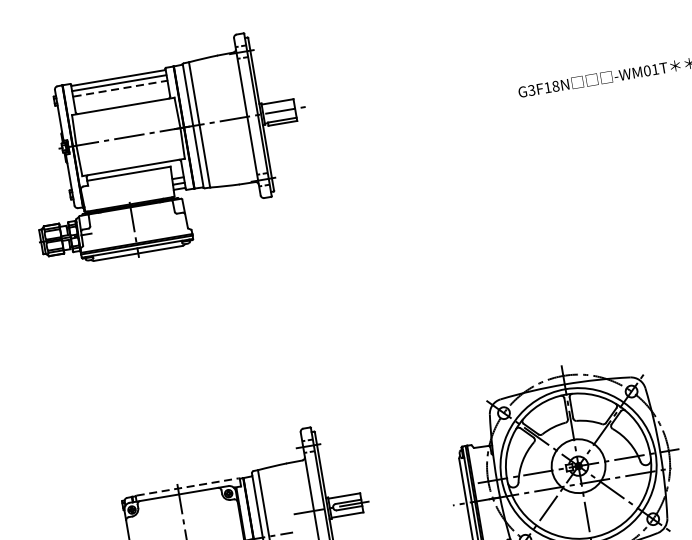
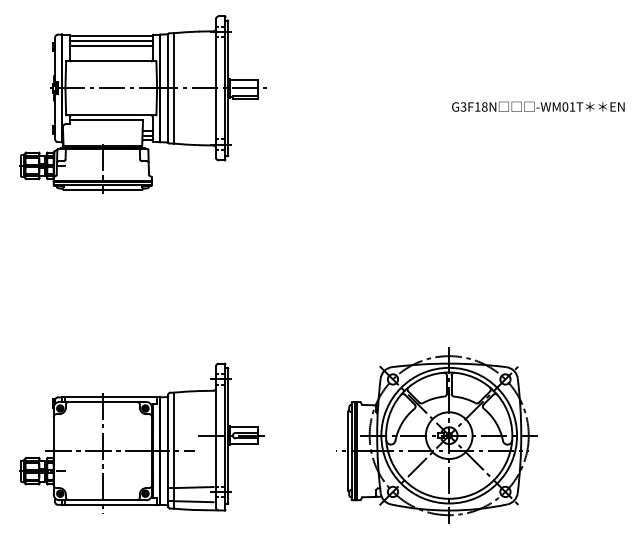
line: (120, 88) -> (111, 45), dashed -> solid
line: (187, 486) -> (111, 396), dashed -> solid

